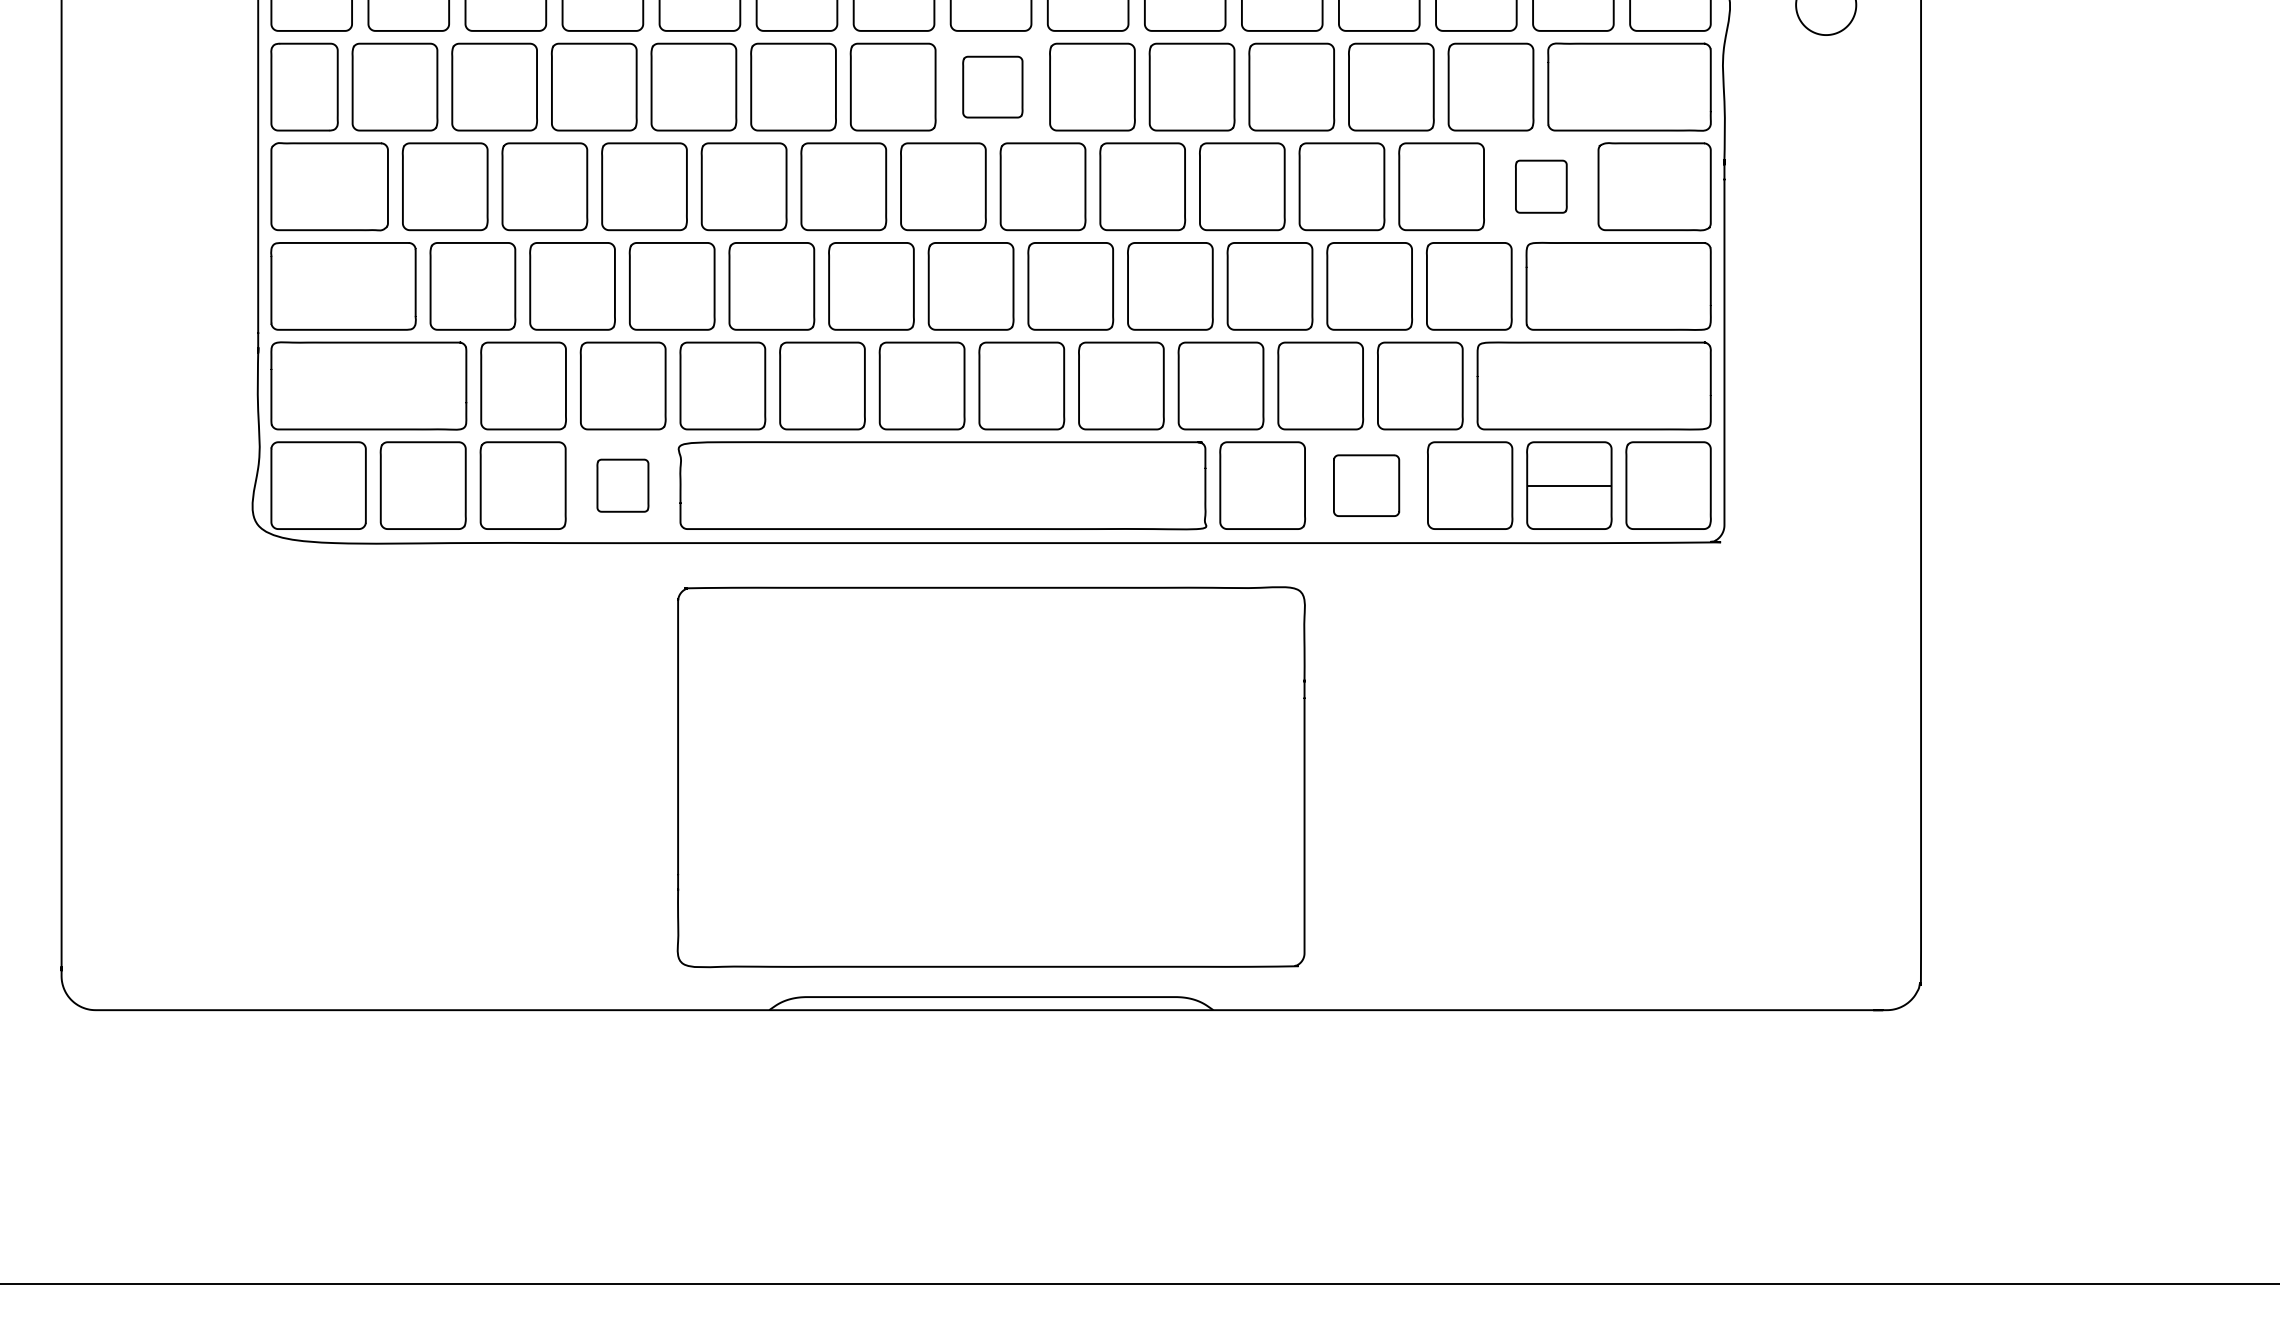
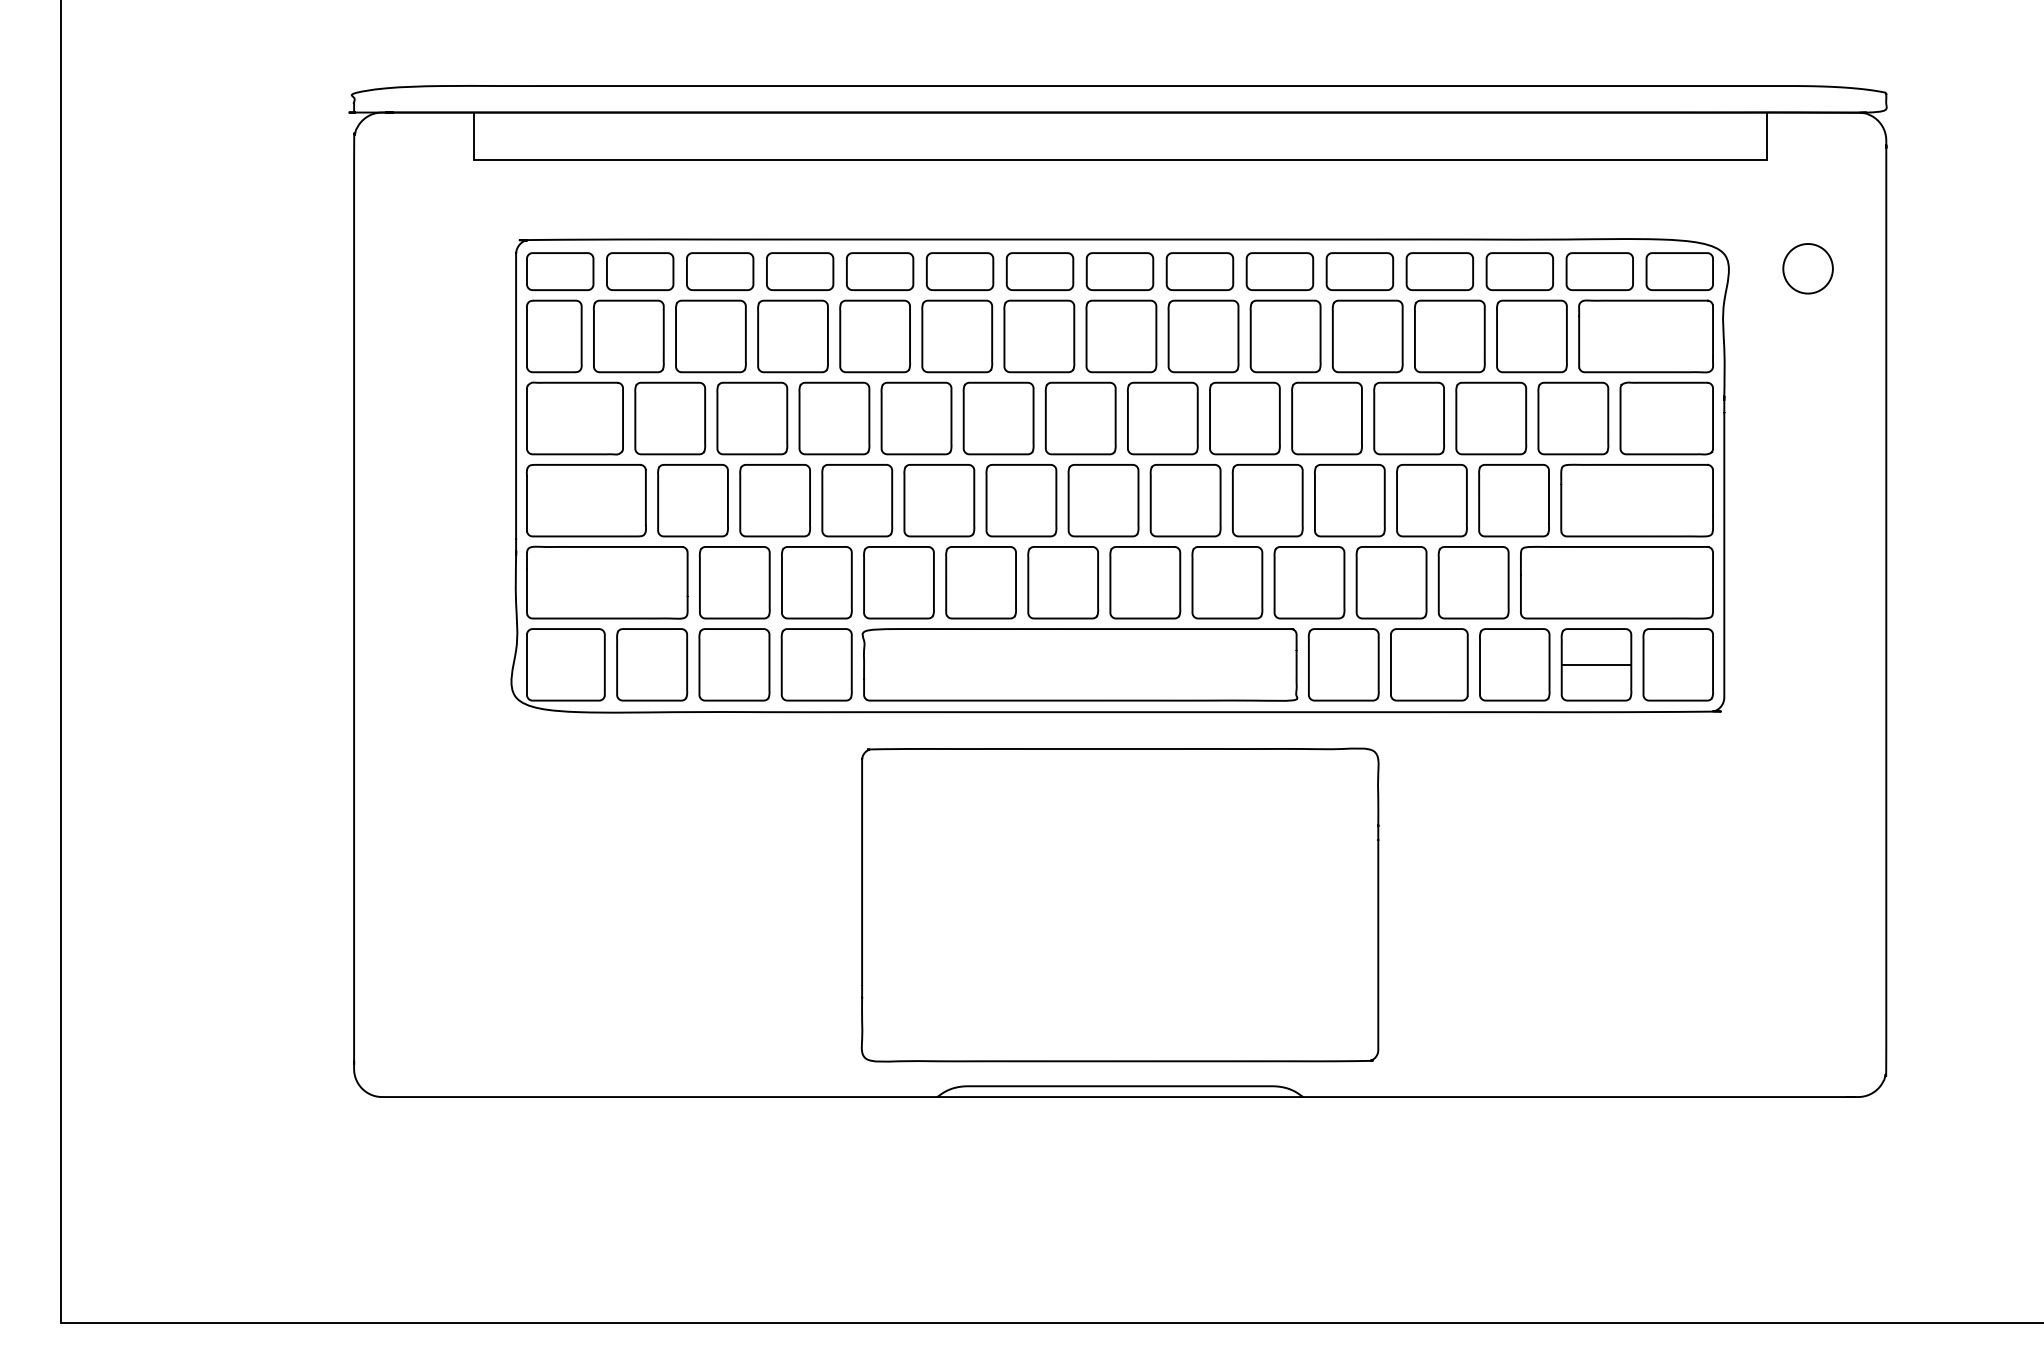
part: (992, 87) -> (1121, 336), size x1.43
part: (1541, 186) -> (1573, 418), size x1.67
part: (622, 485) -> (816, 664), size x1.67
part: (1366, 485) -> (1429, 664), size x1.43

